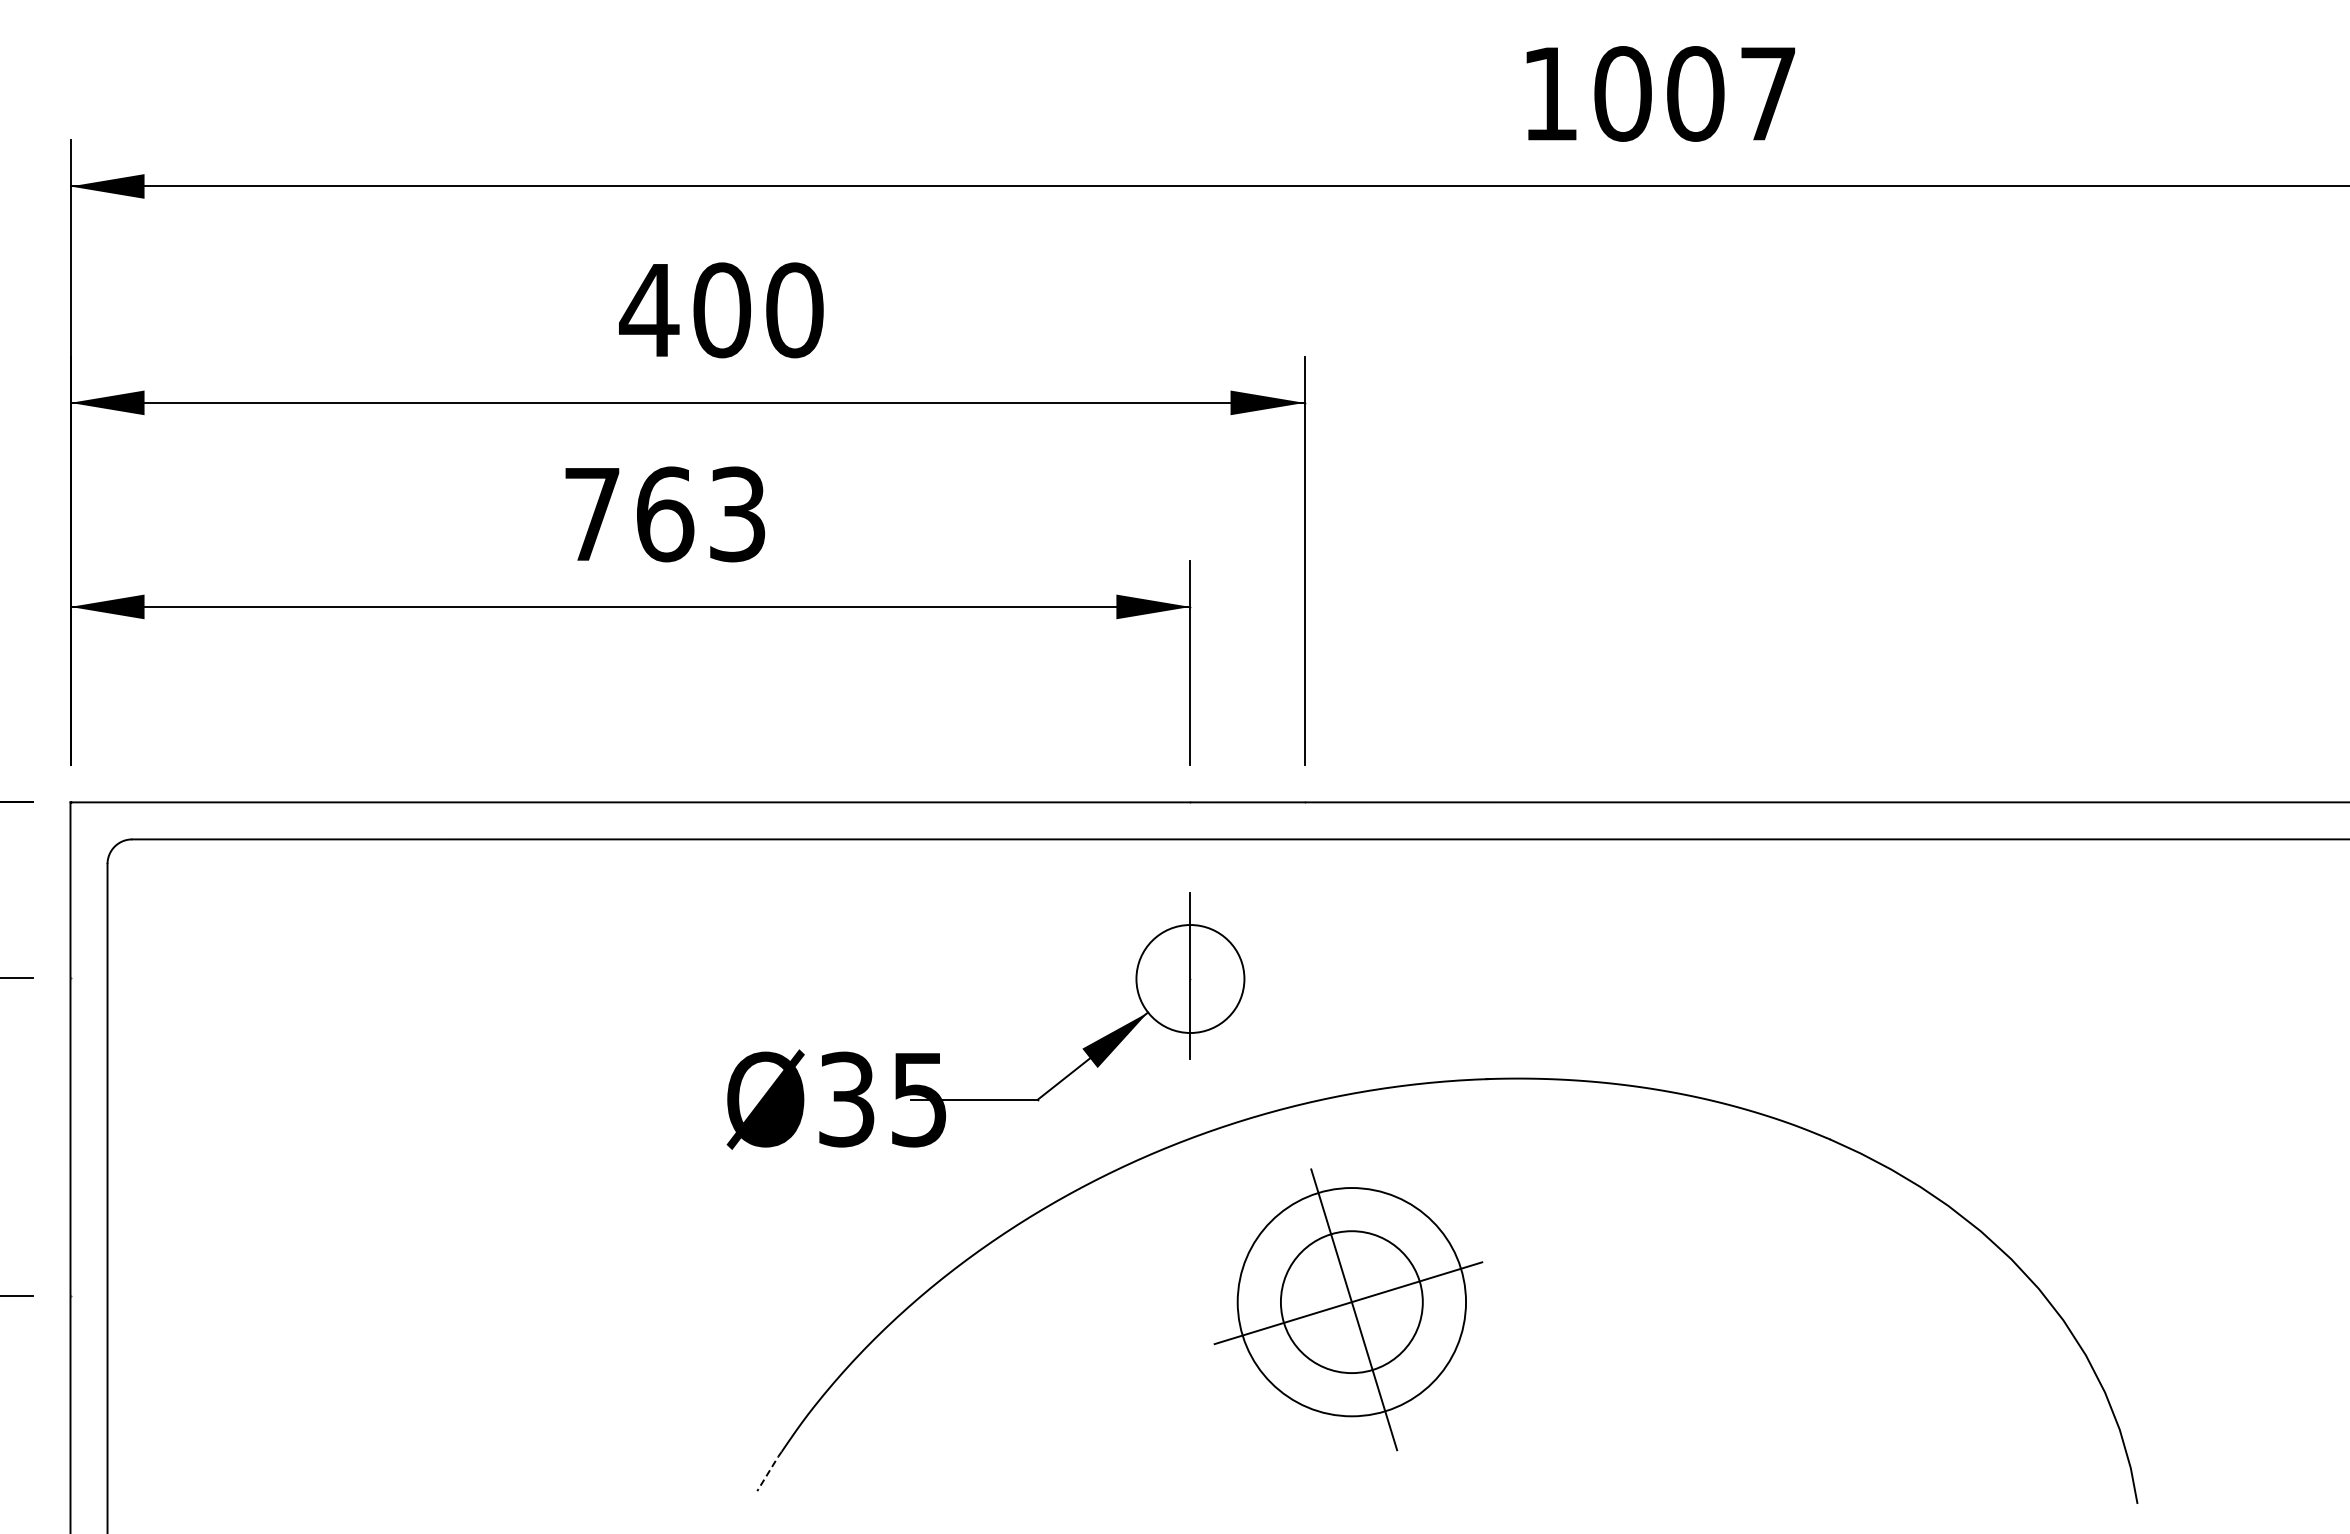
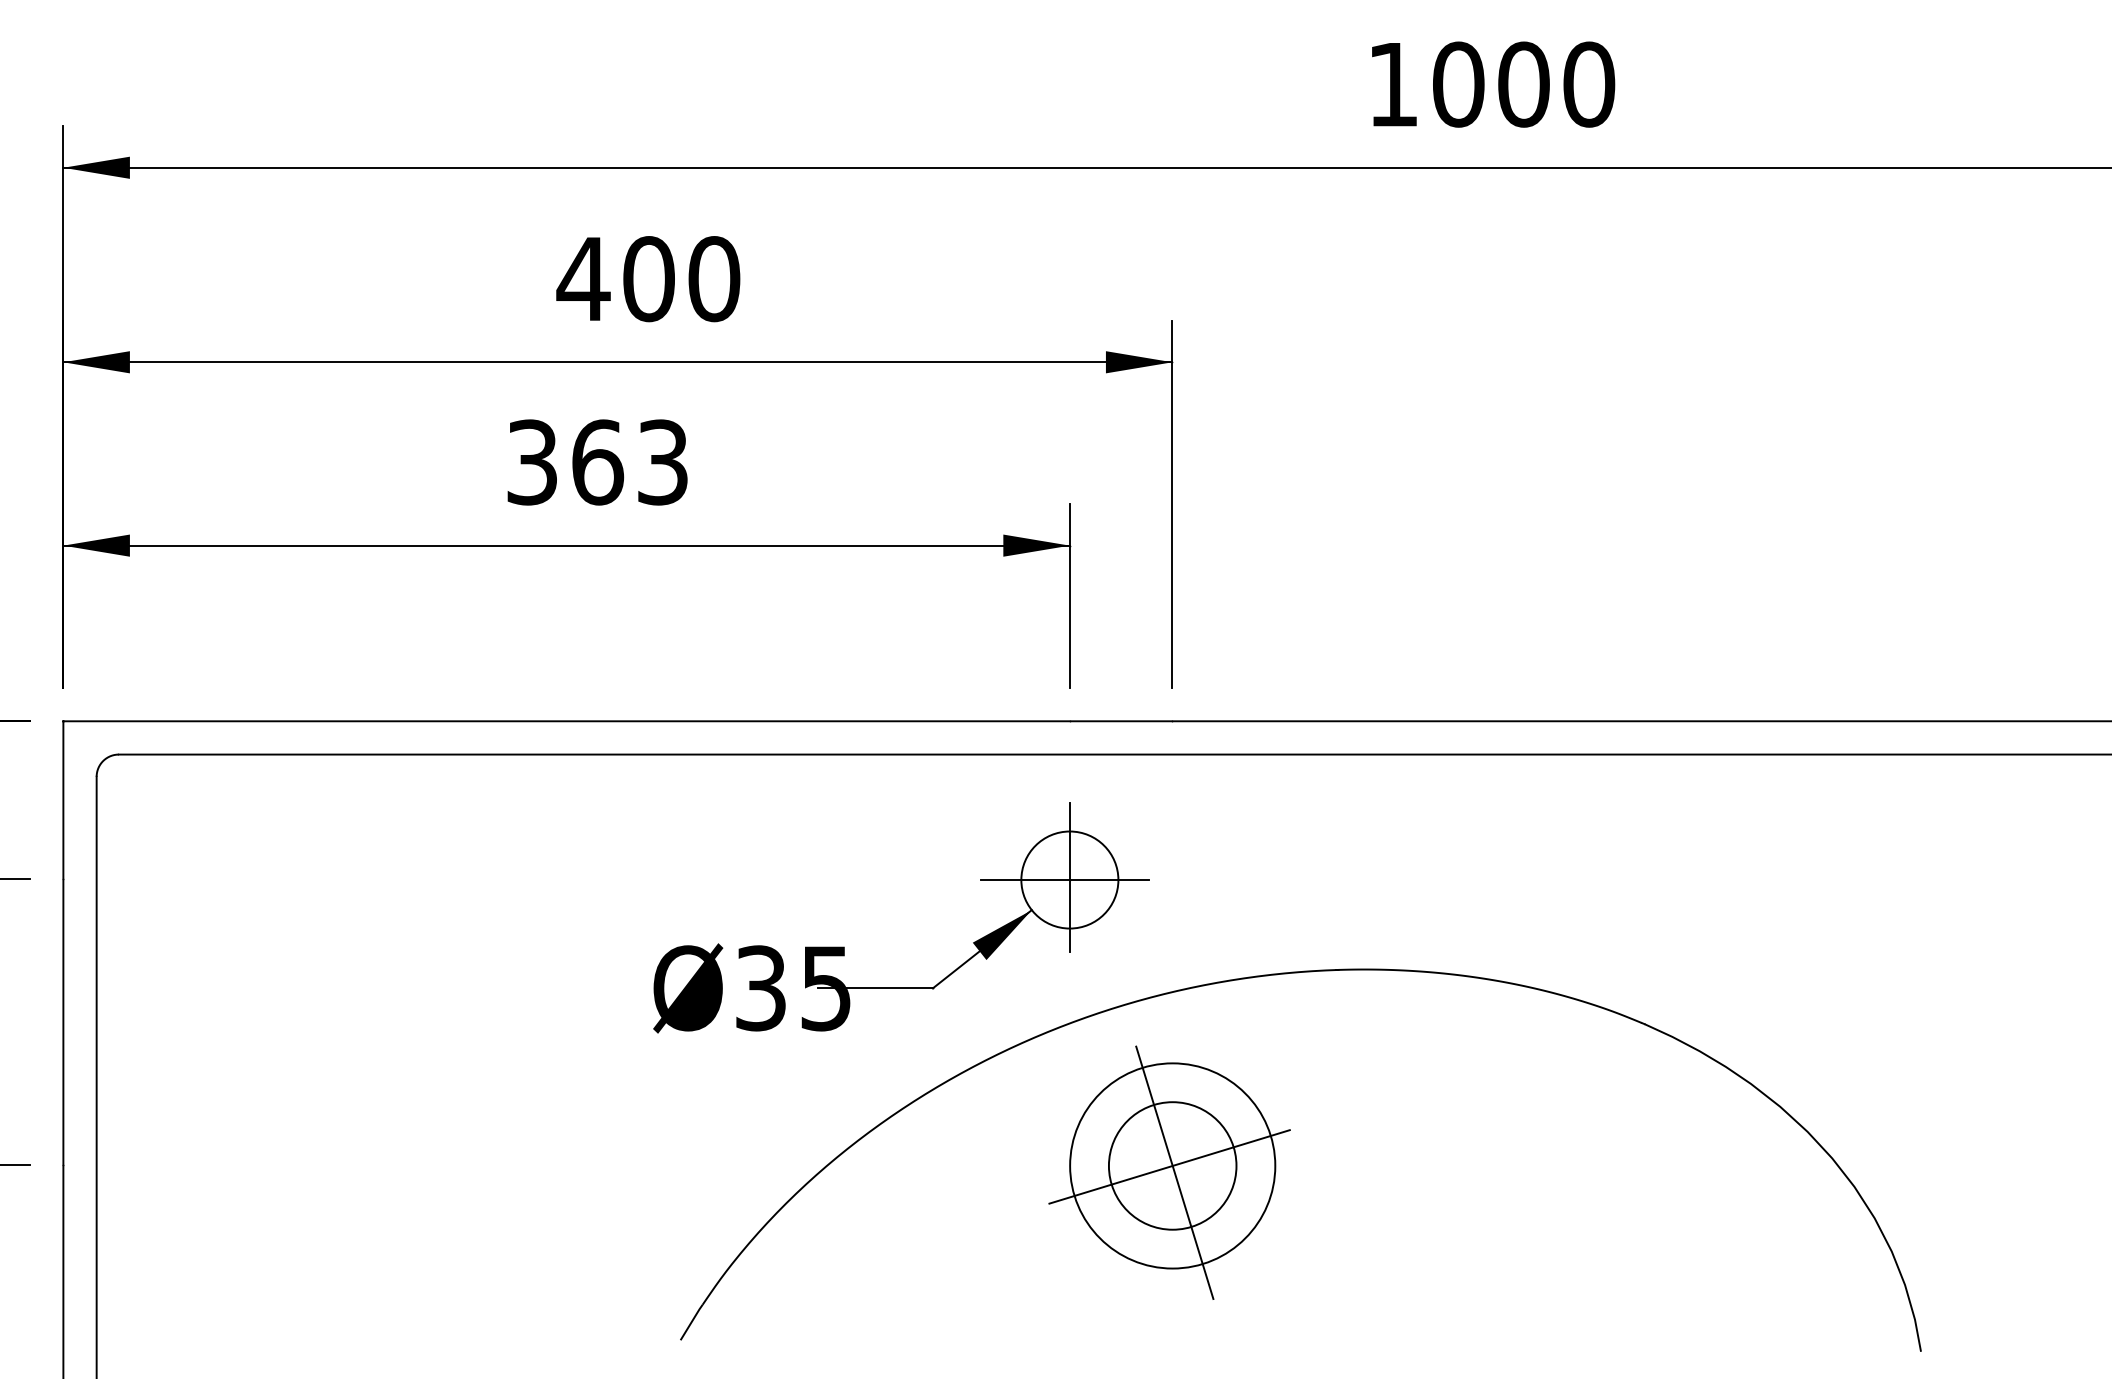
text: (1768, 93) -> (1589, 84), 1007 -> 1000
text: (592, 514) -> (532, 462), 763 -> 363
line: (1185, 979) -> (1065, 880), added
part: (1348, 1309) -> (1169, 1172), moved
line: (769, 1470) -> (691, 1321), dashed -> solid

